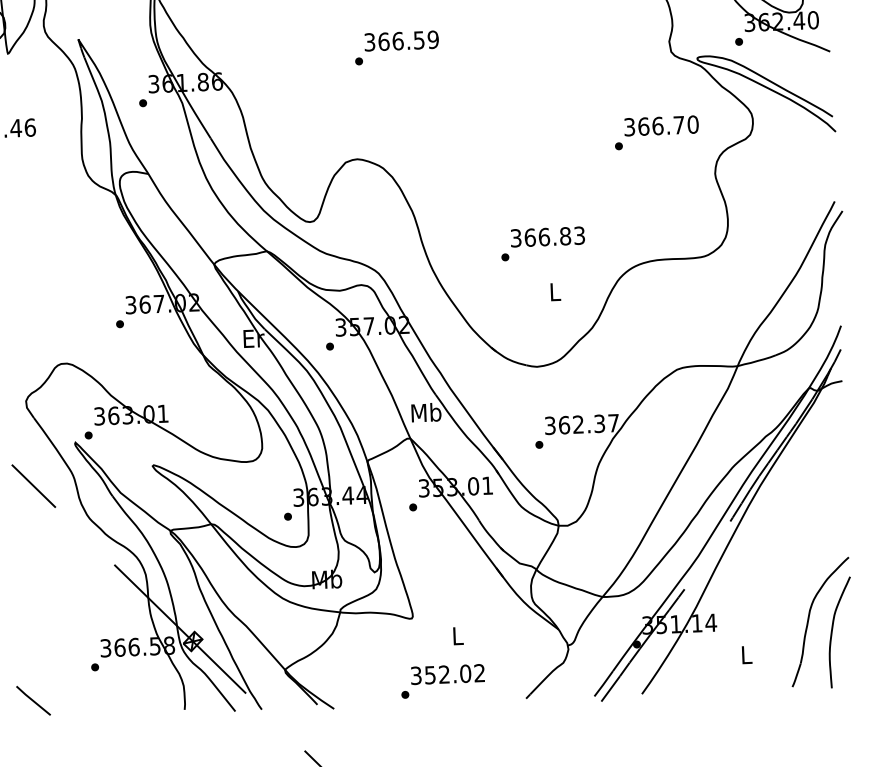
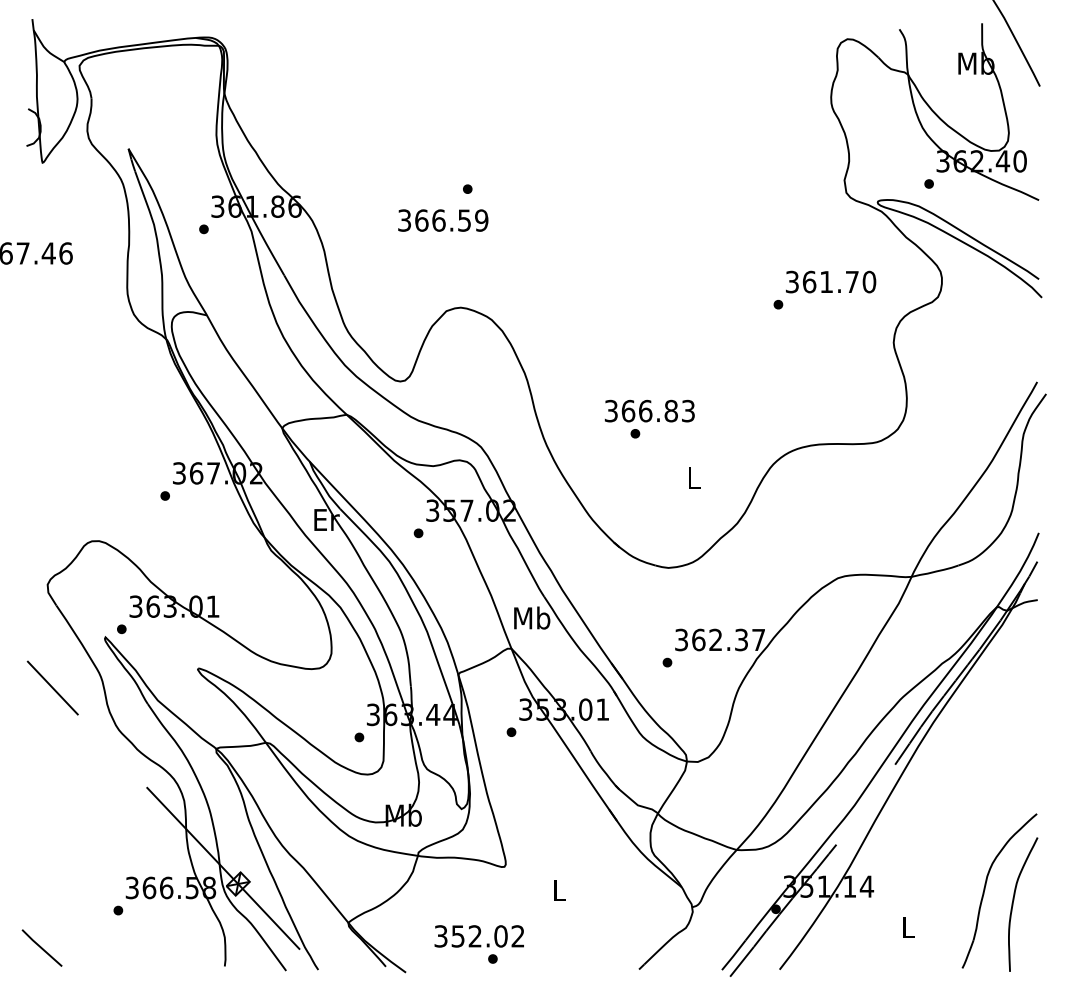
text: (401, 40) -> (443, 220), moved
text: (657, 125) -> (826, 281), 366.70 -> 361.70
text: (547, 236) -> (649, 410), moved
text: (447, 674) -> (478, 936), moved

